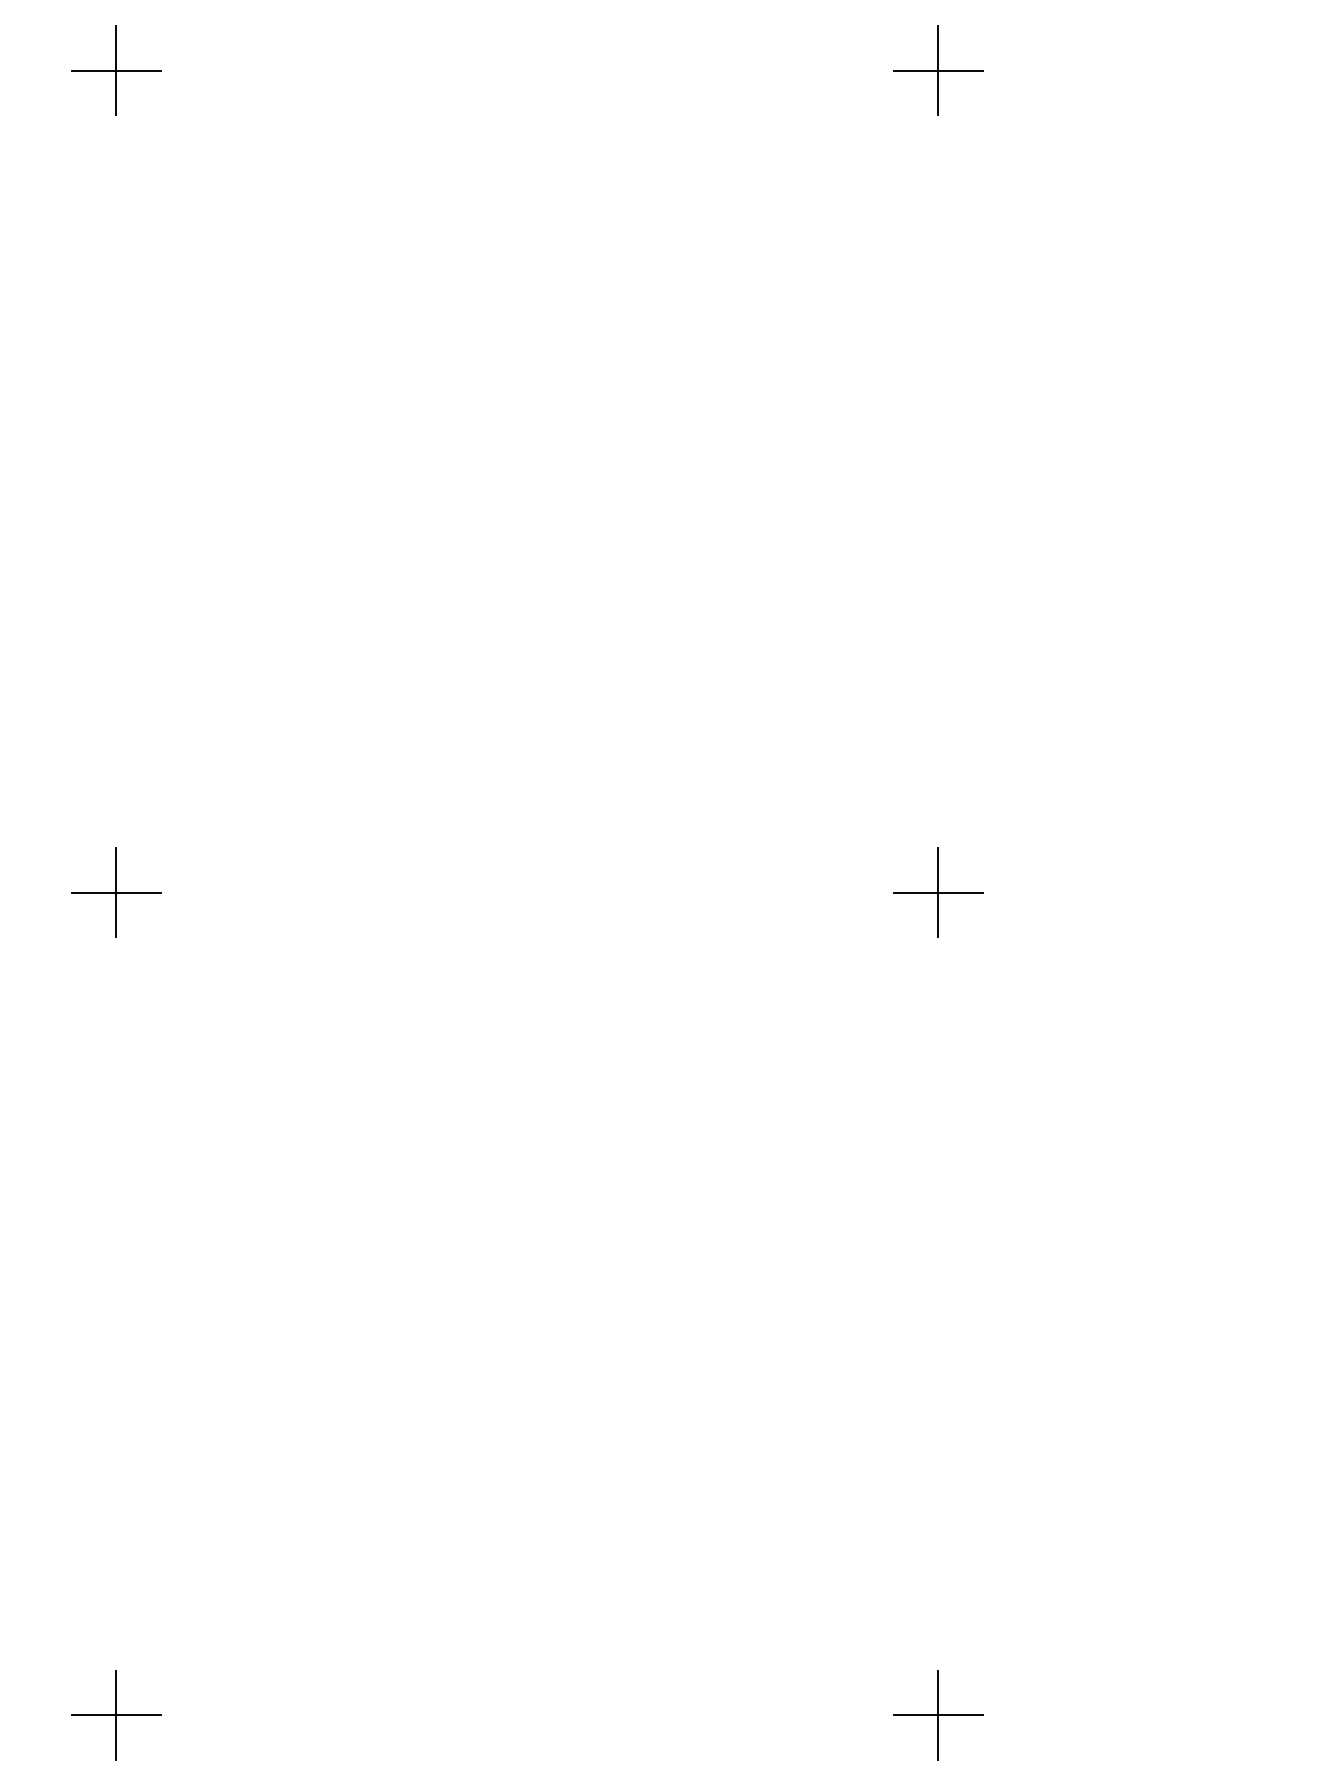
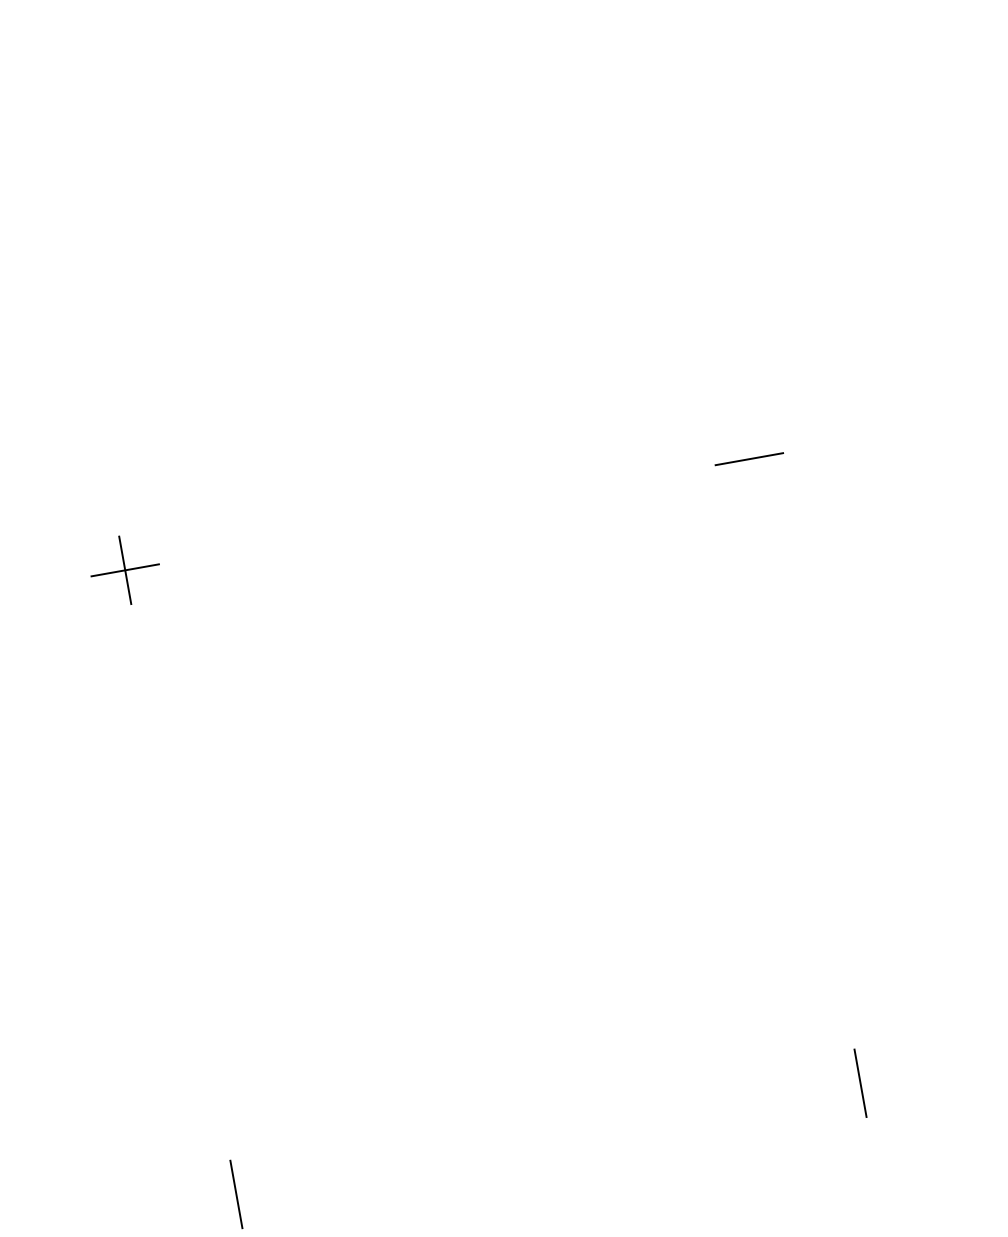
line: (938, 892) -> (749, 458), removed
line: (115, 1715) -> (235, 1194), removed
line: (938, 1715) -> (860, 1083), removed

